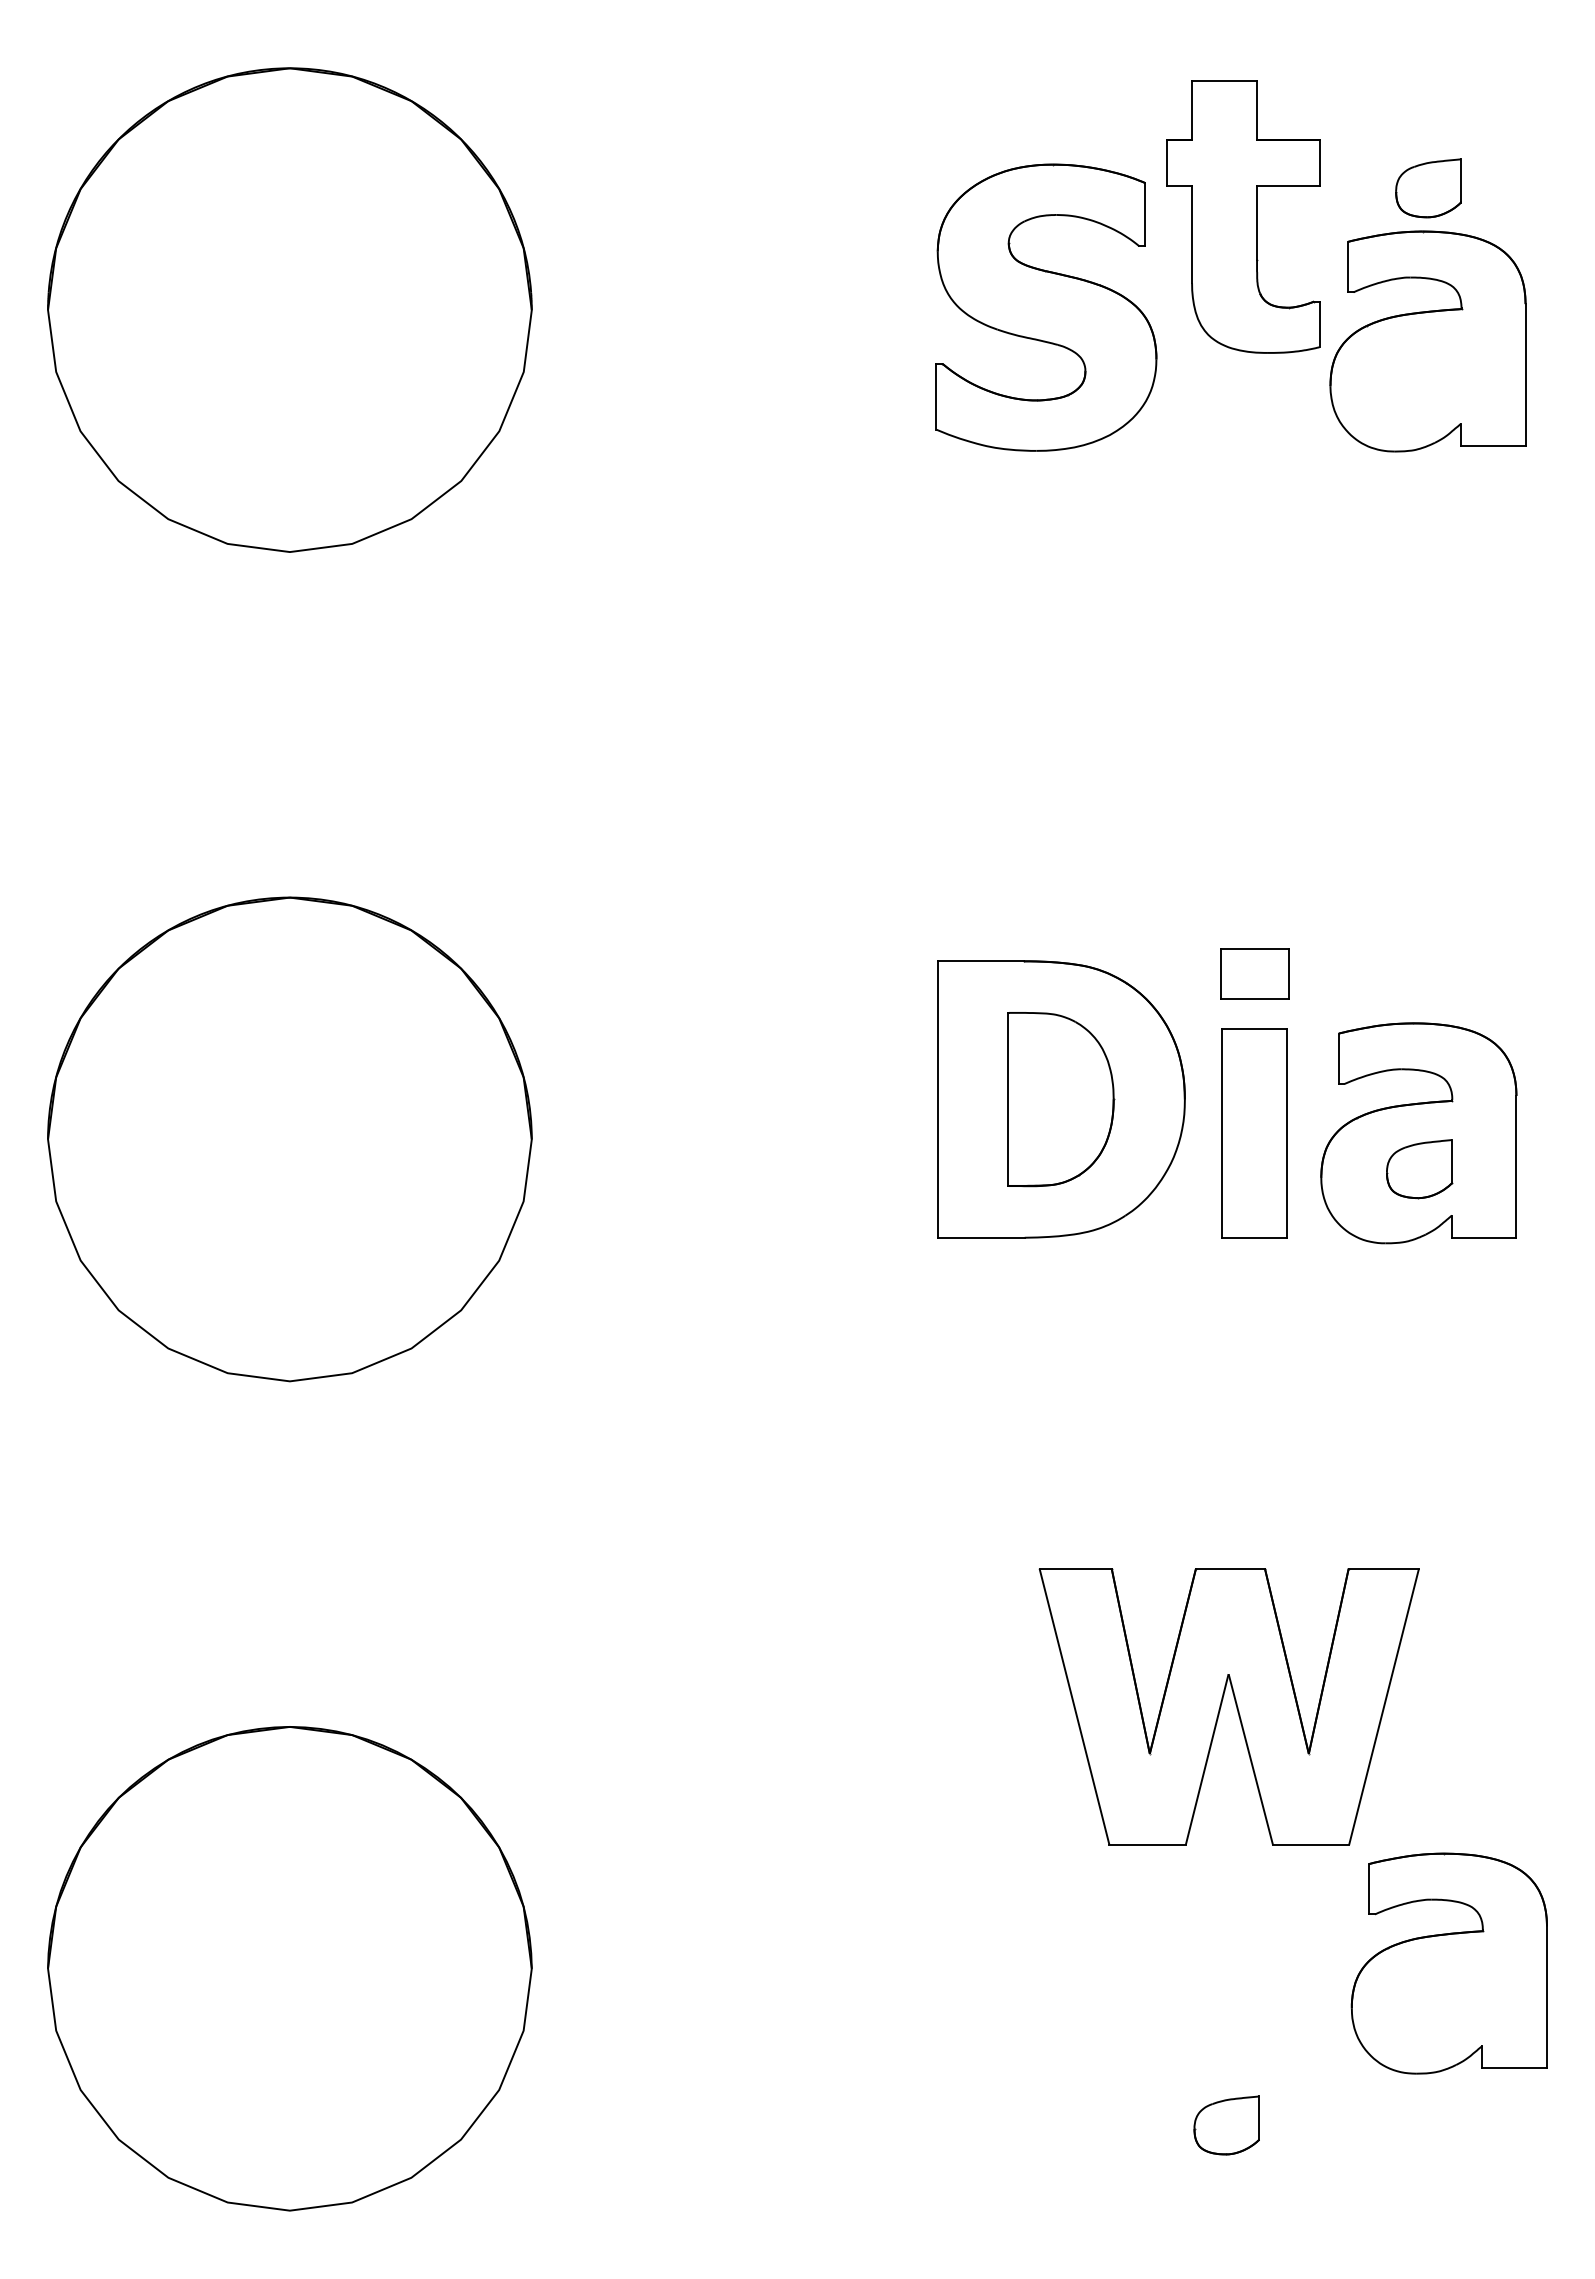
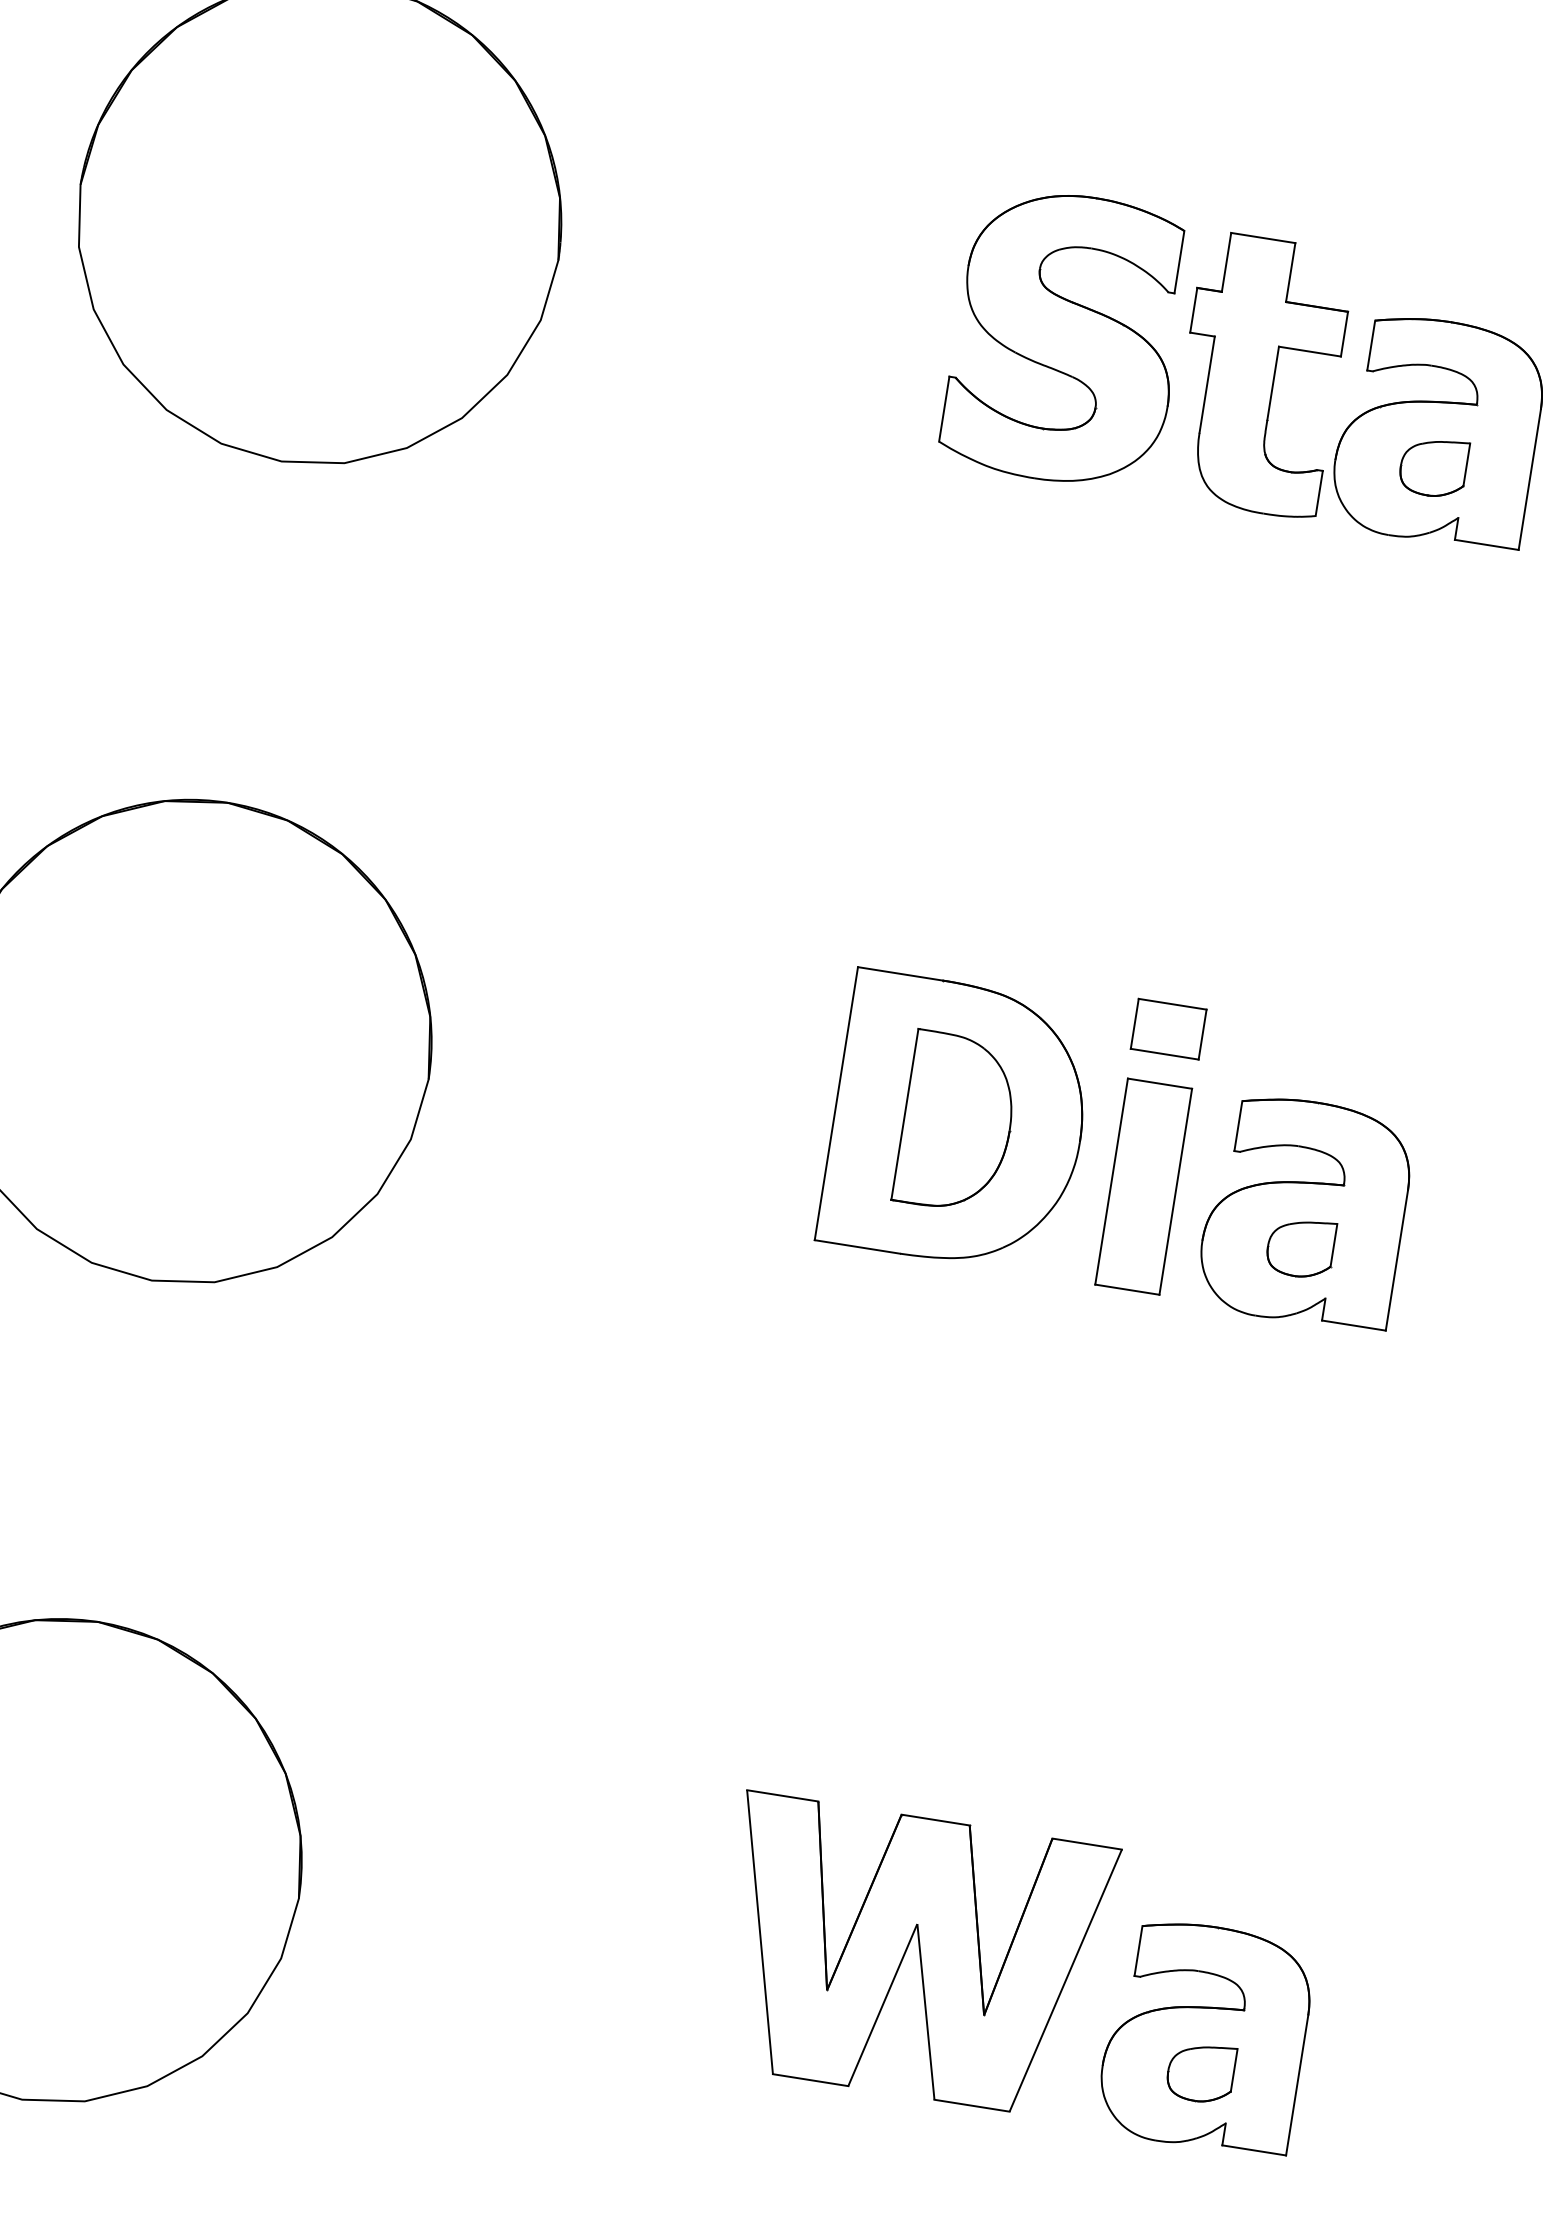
part: (1428, 188) -> (1433, 467), moved
part: (1243, 216) -> (1260, 375), moved
part: (1222, 1703) -> (906, 1952), moved
part: (1226, 2125) -> (1200, 2072), moved

